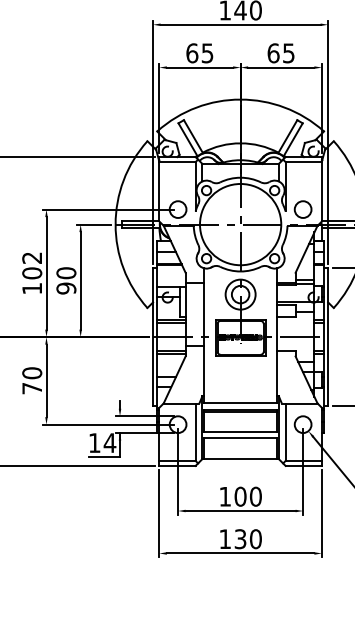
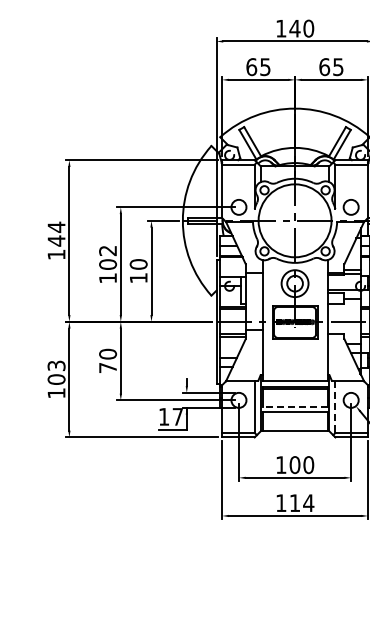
text: (66, 287) -> (138, 277), 90 -> 10
line: (241, 431) -> (295, 406), solid -> dashed
line: (285, 432) -> (335, 407), solid -> dashed
text: (109, 442) -> (177, 416), 14 -> 17
text: (247, 539) -> (301, 503), 130 -> 114

